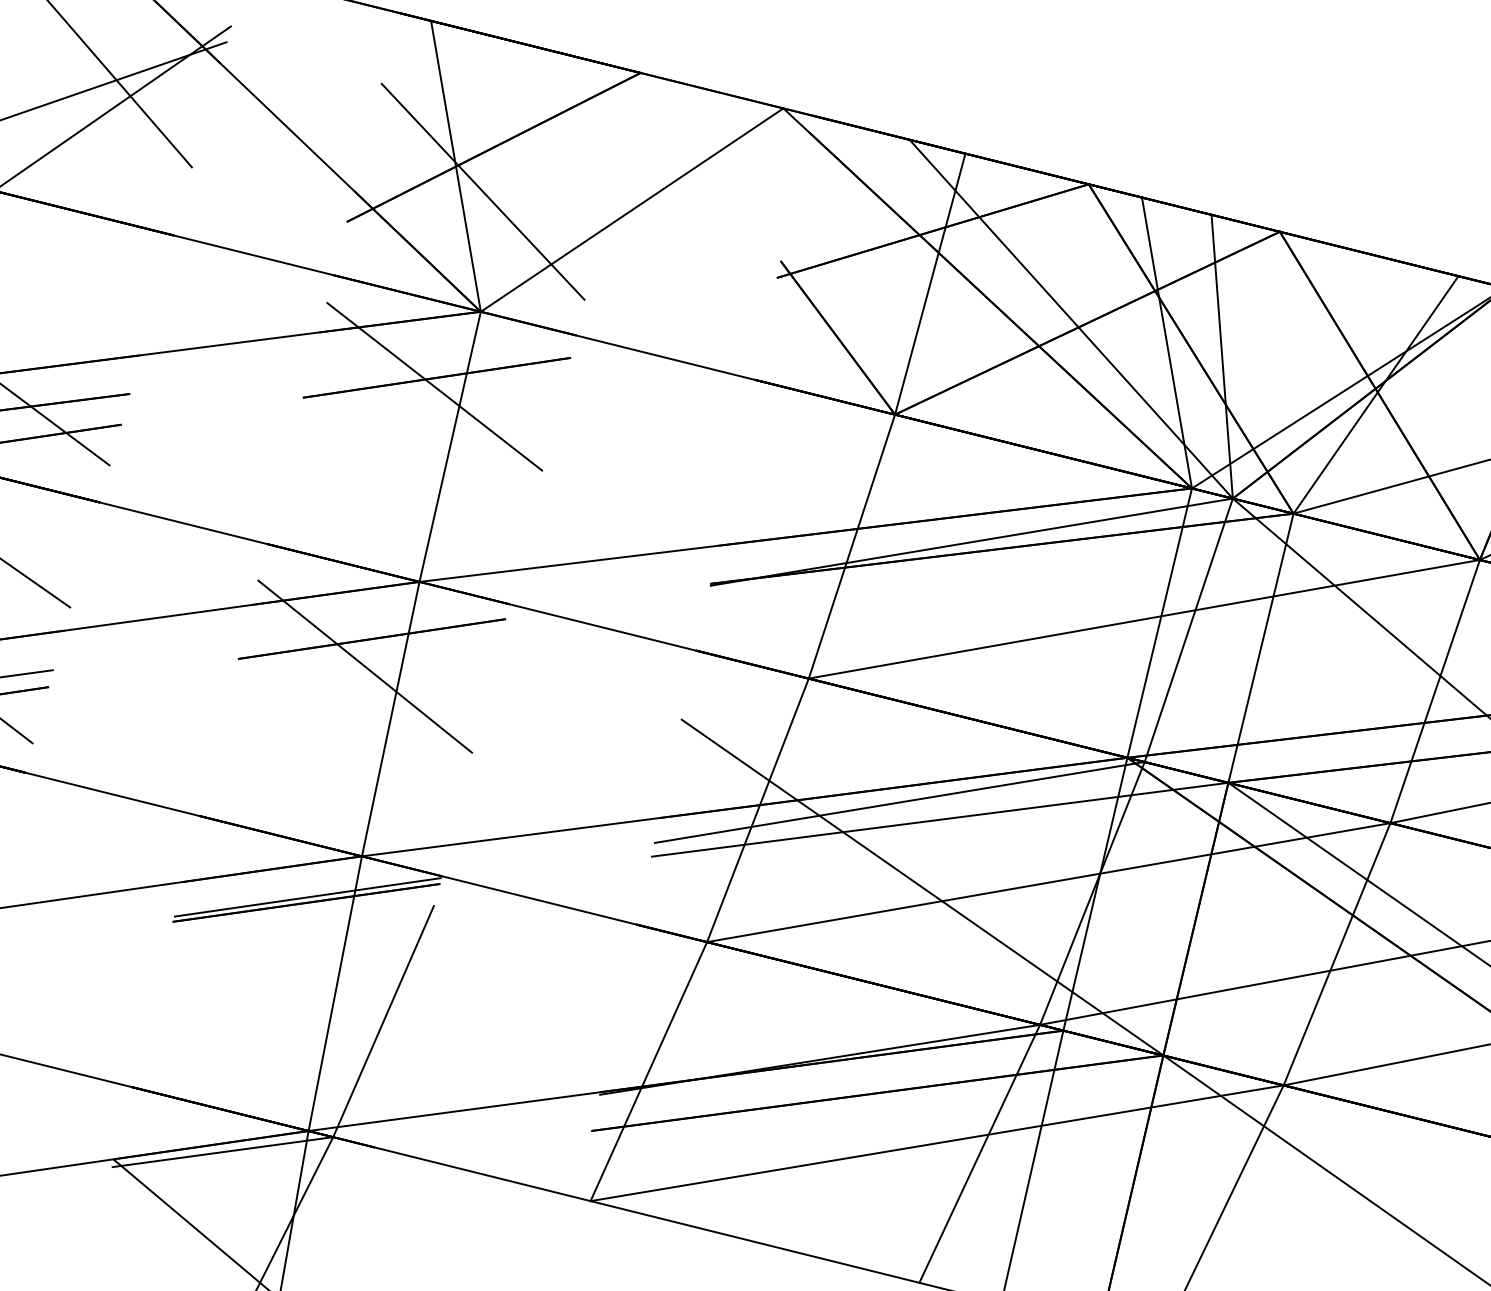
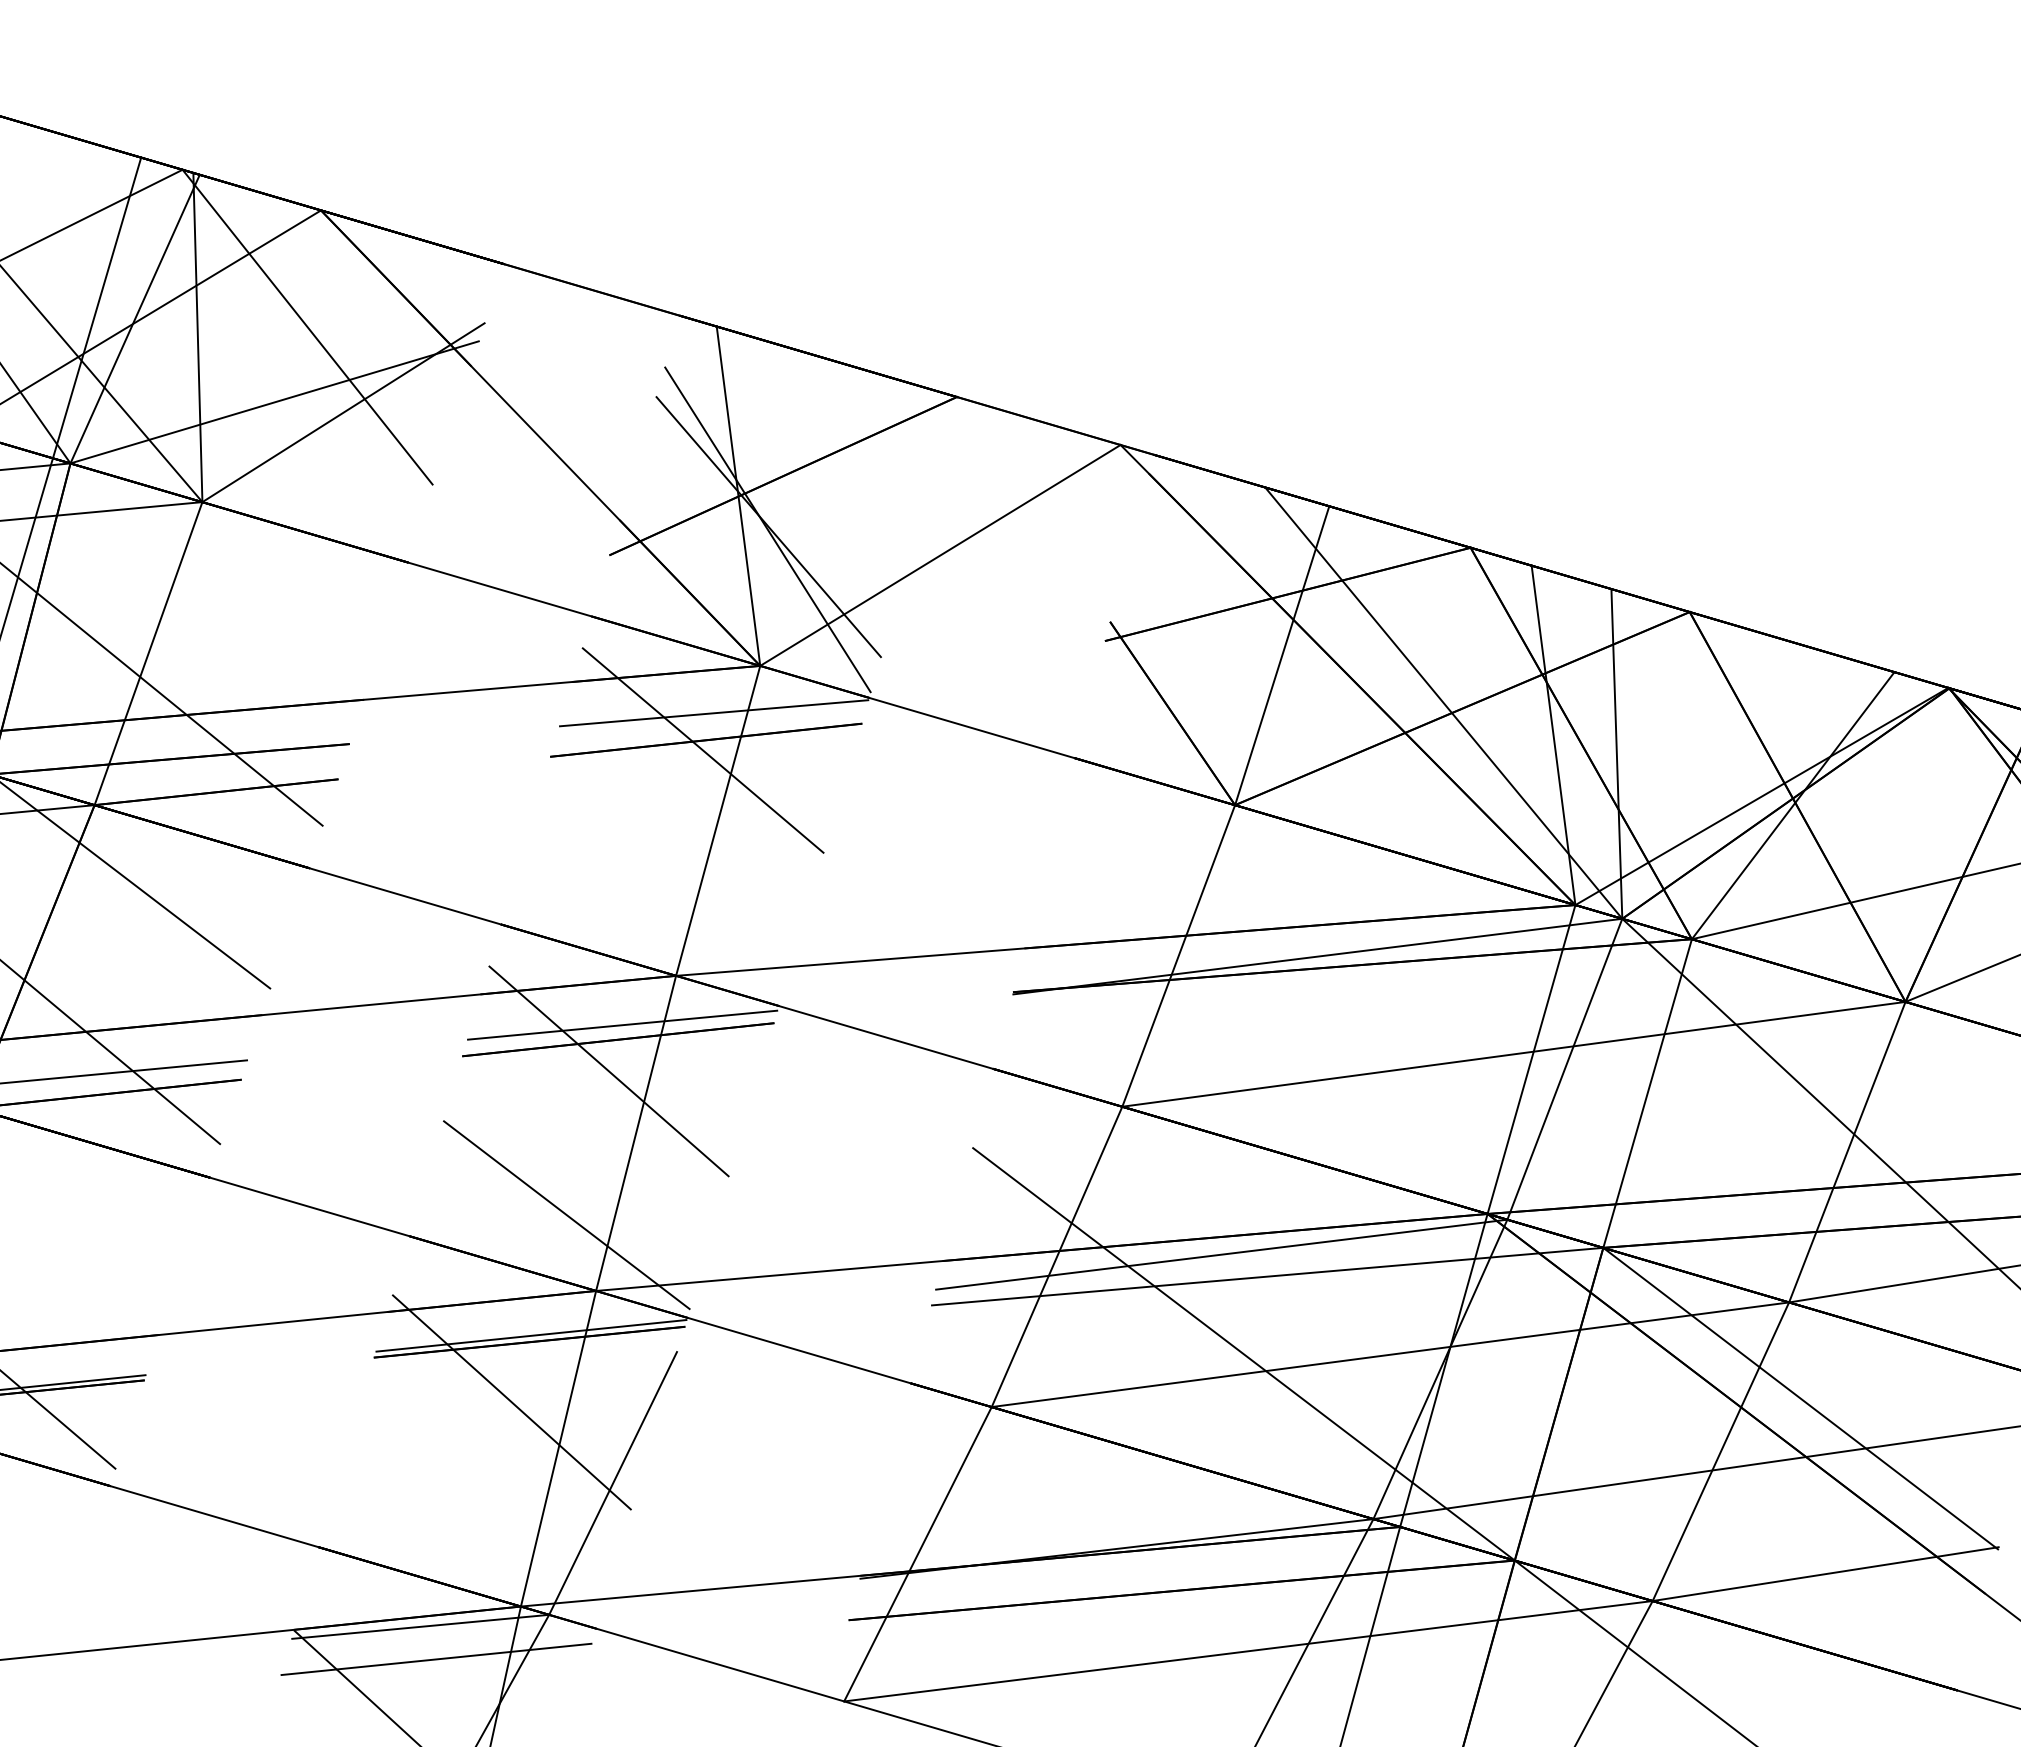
line: (482, 193) -> (767, 529), added
line: (443, 354) -> (714, 713), added
line: (375, 625) -> (622, 1024), added
line: (333, 792) -> (566, 1215), added
line: (293, 955) -> (511, 1402), added
line: (237, 1179) -> (436, 1659), added

